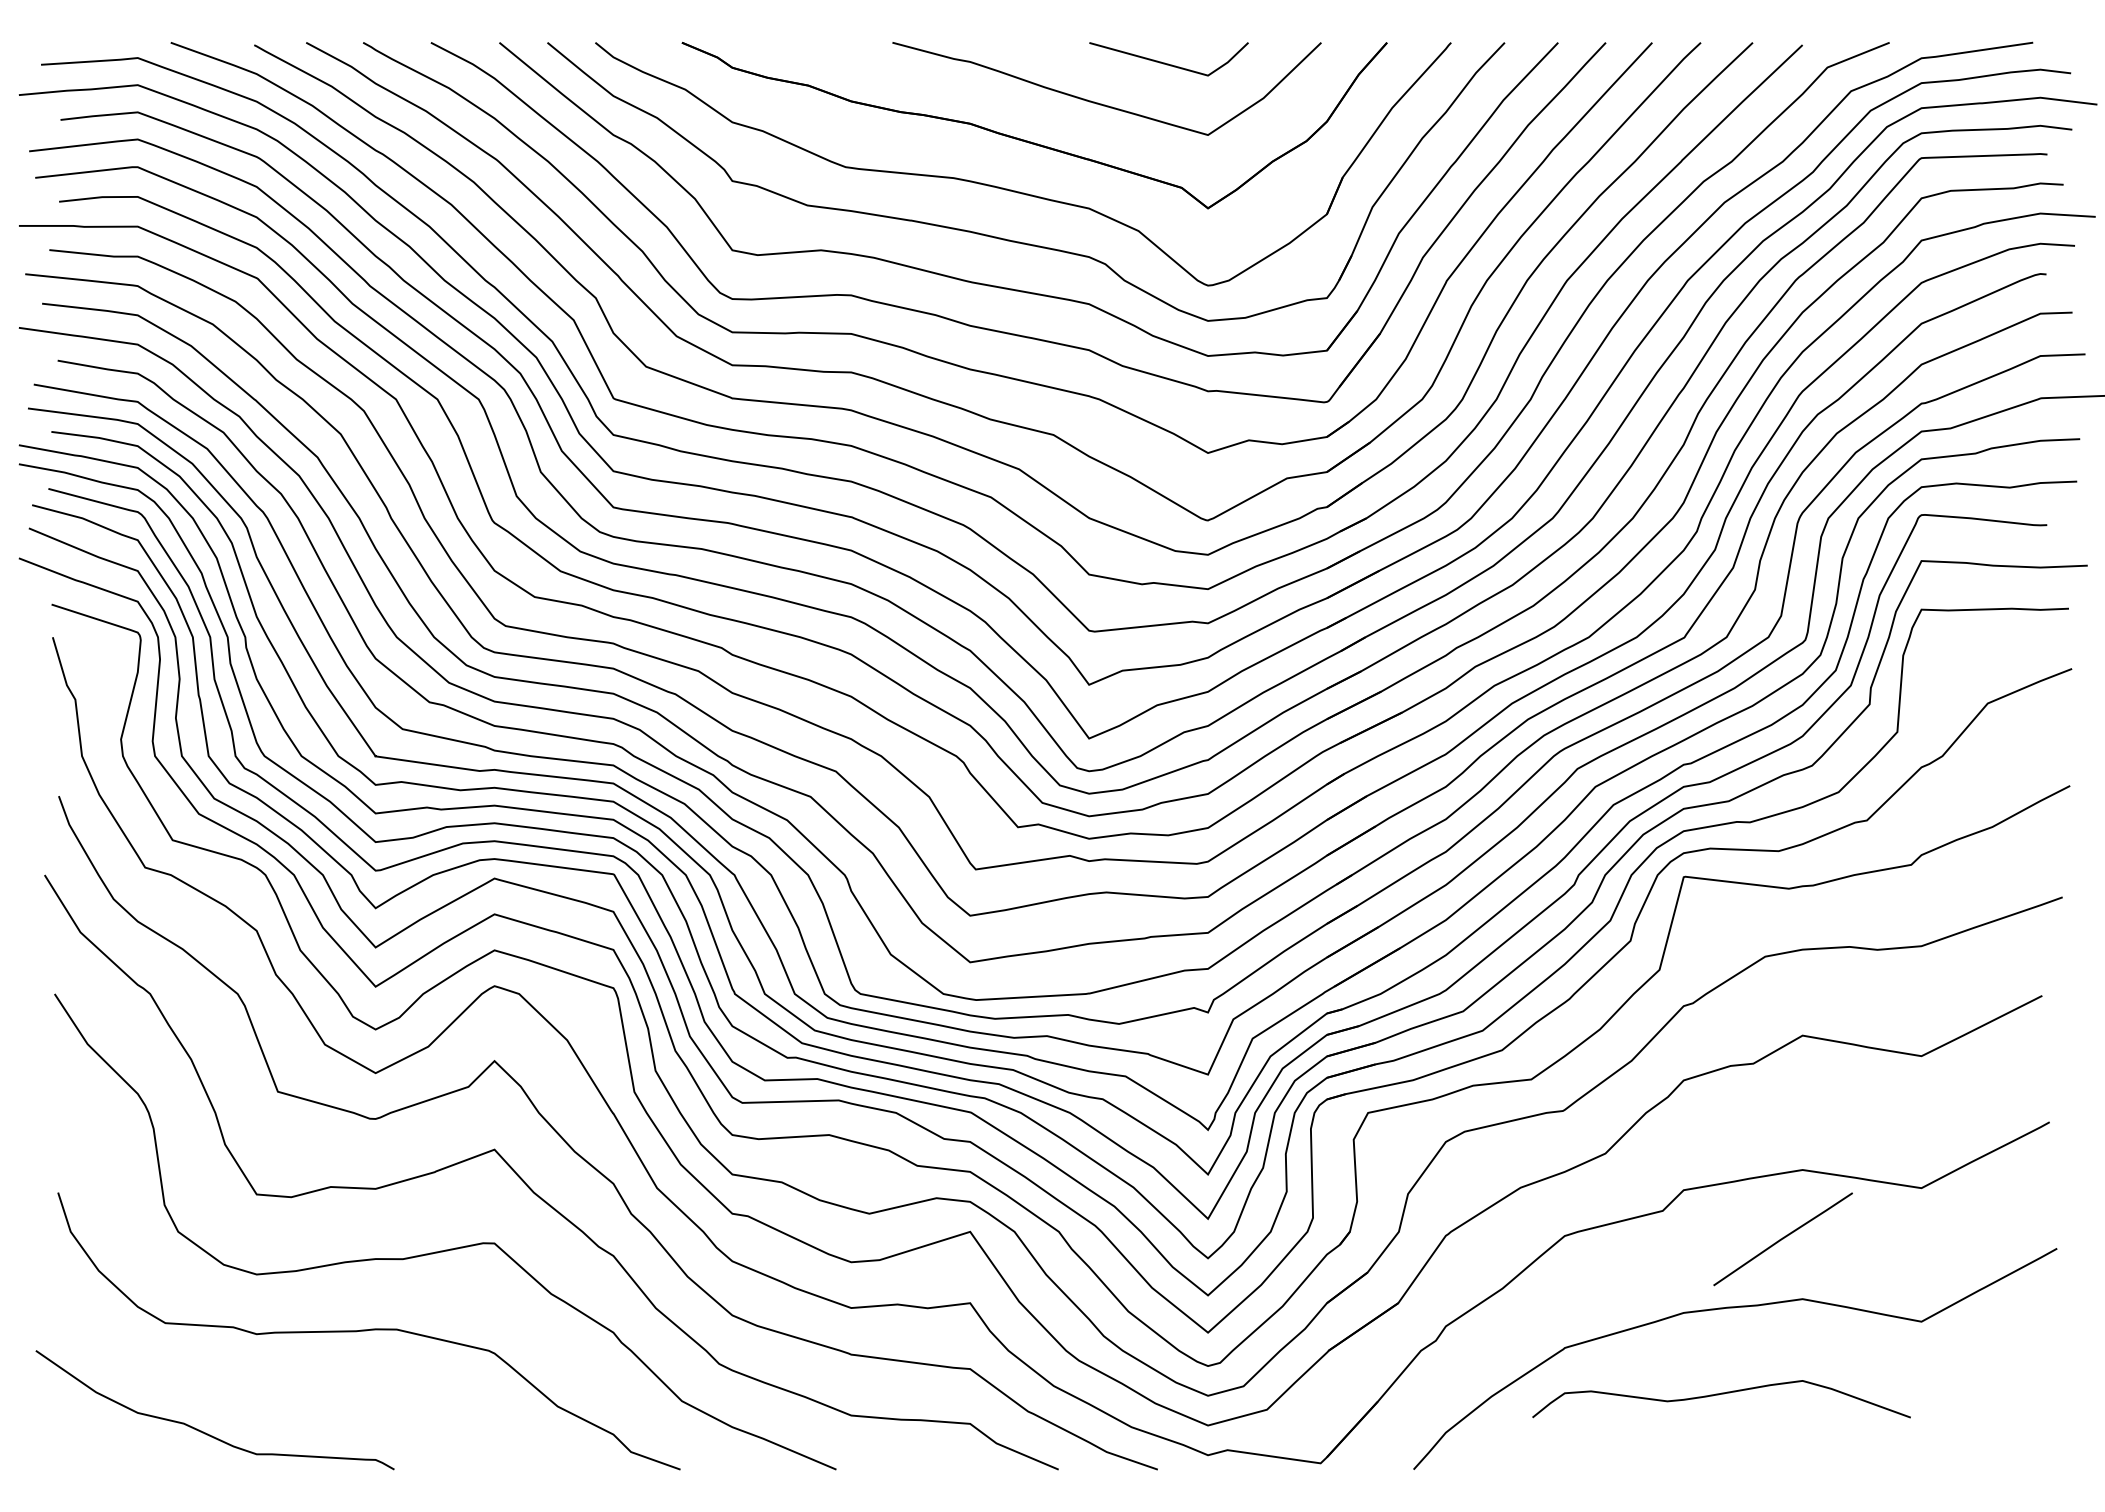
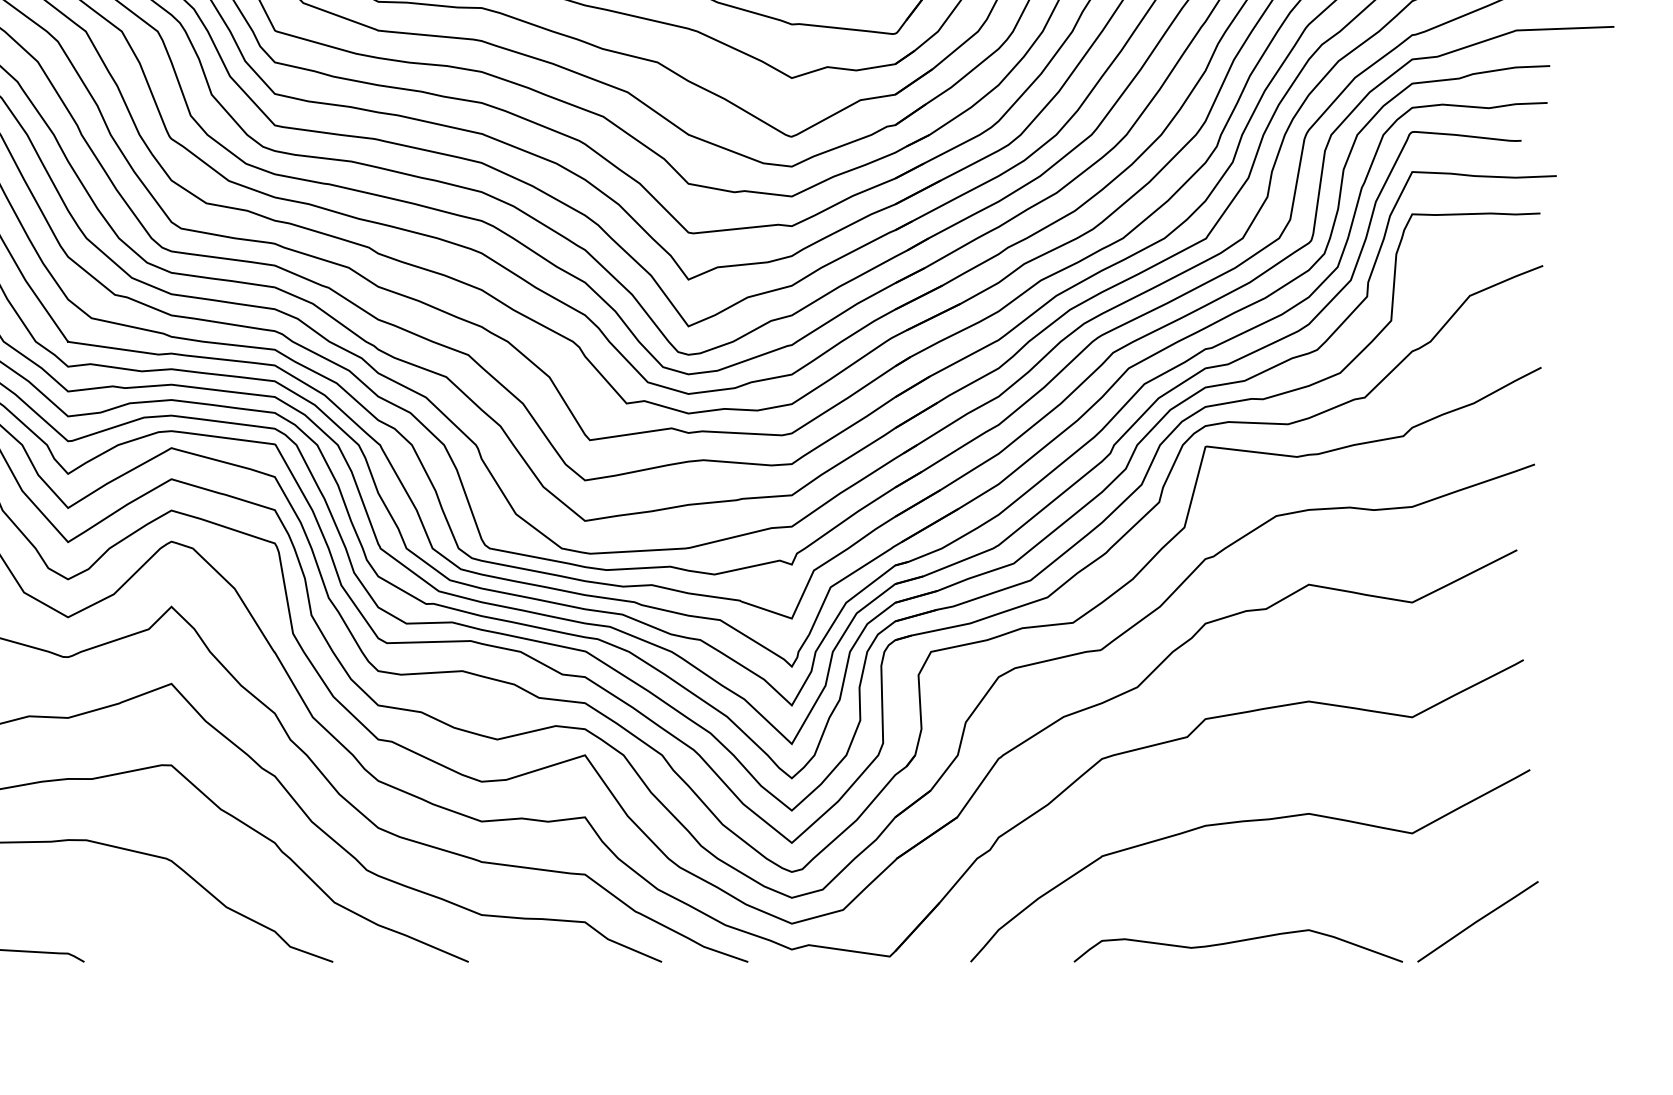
line: (1782, 1239) -> (1477, 921), moved
curve: (1721, 1394) -> (1238, 941), moved

